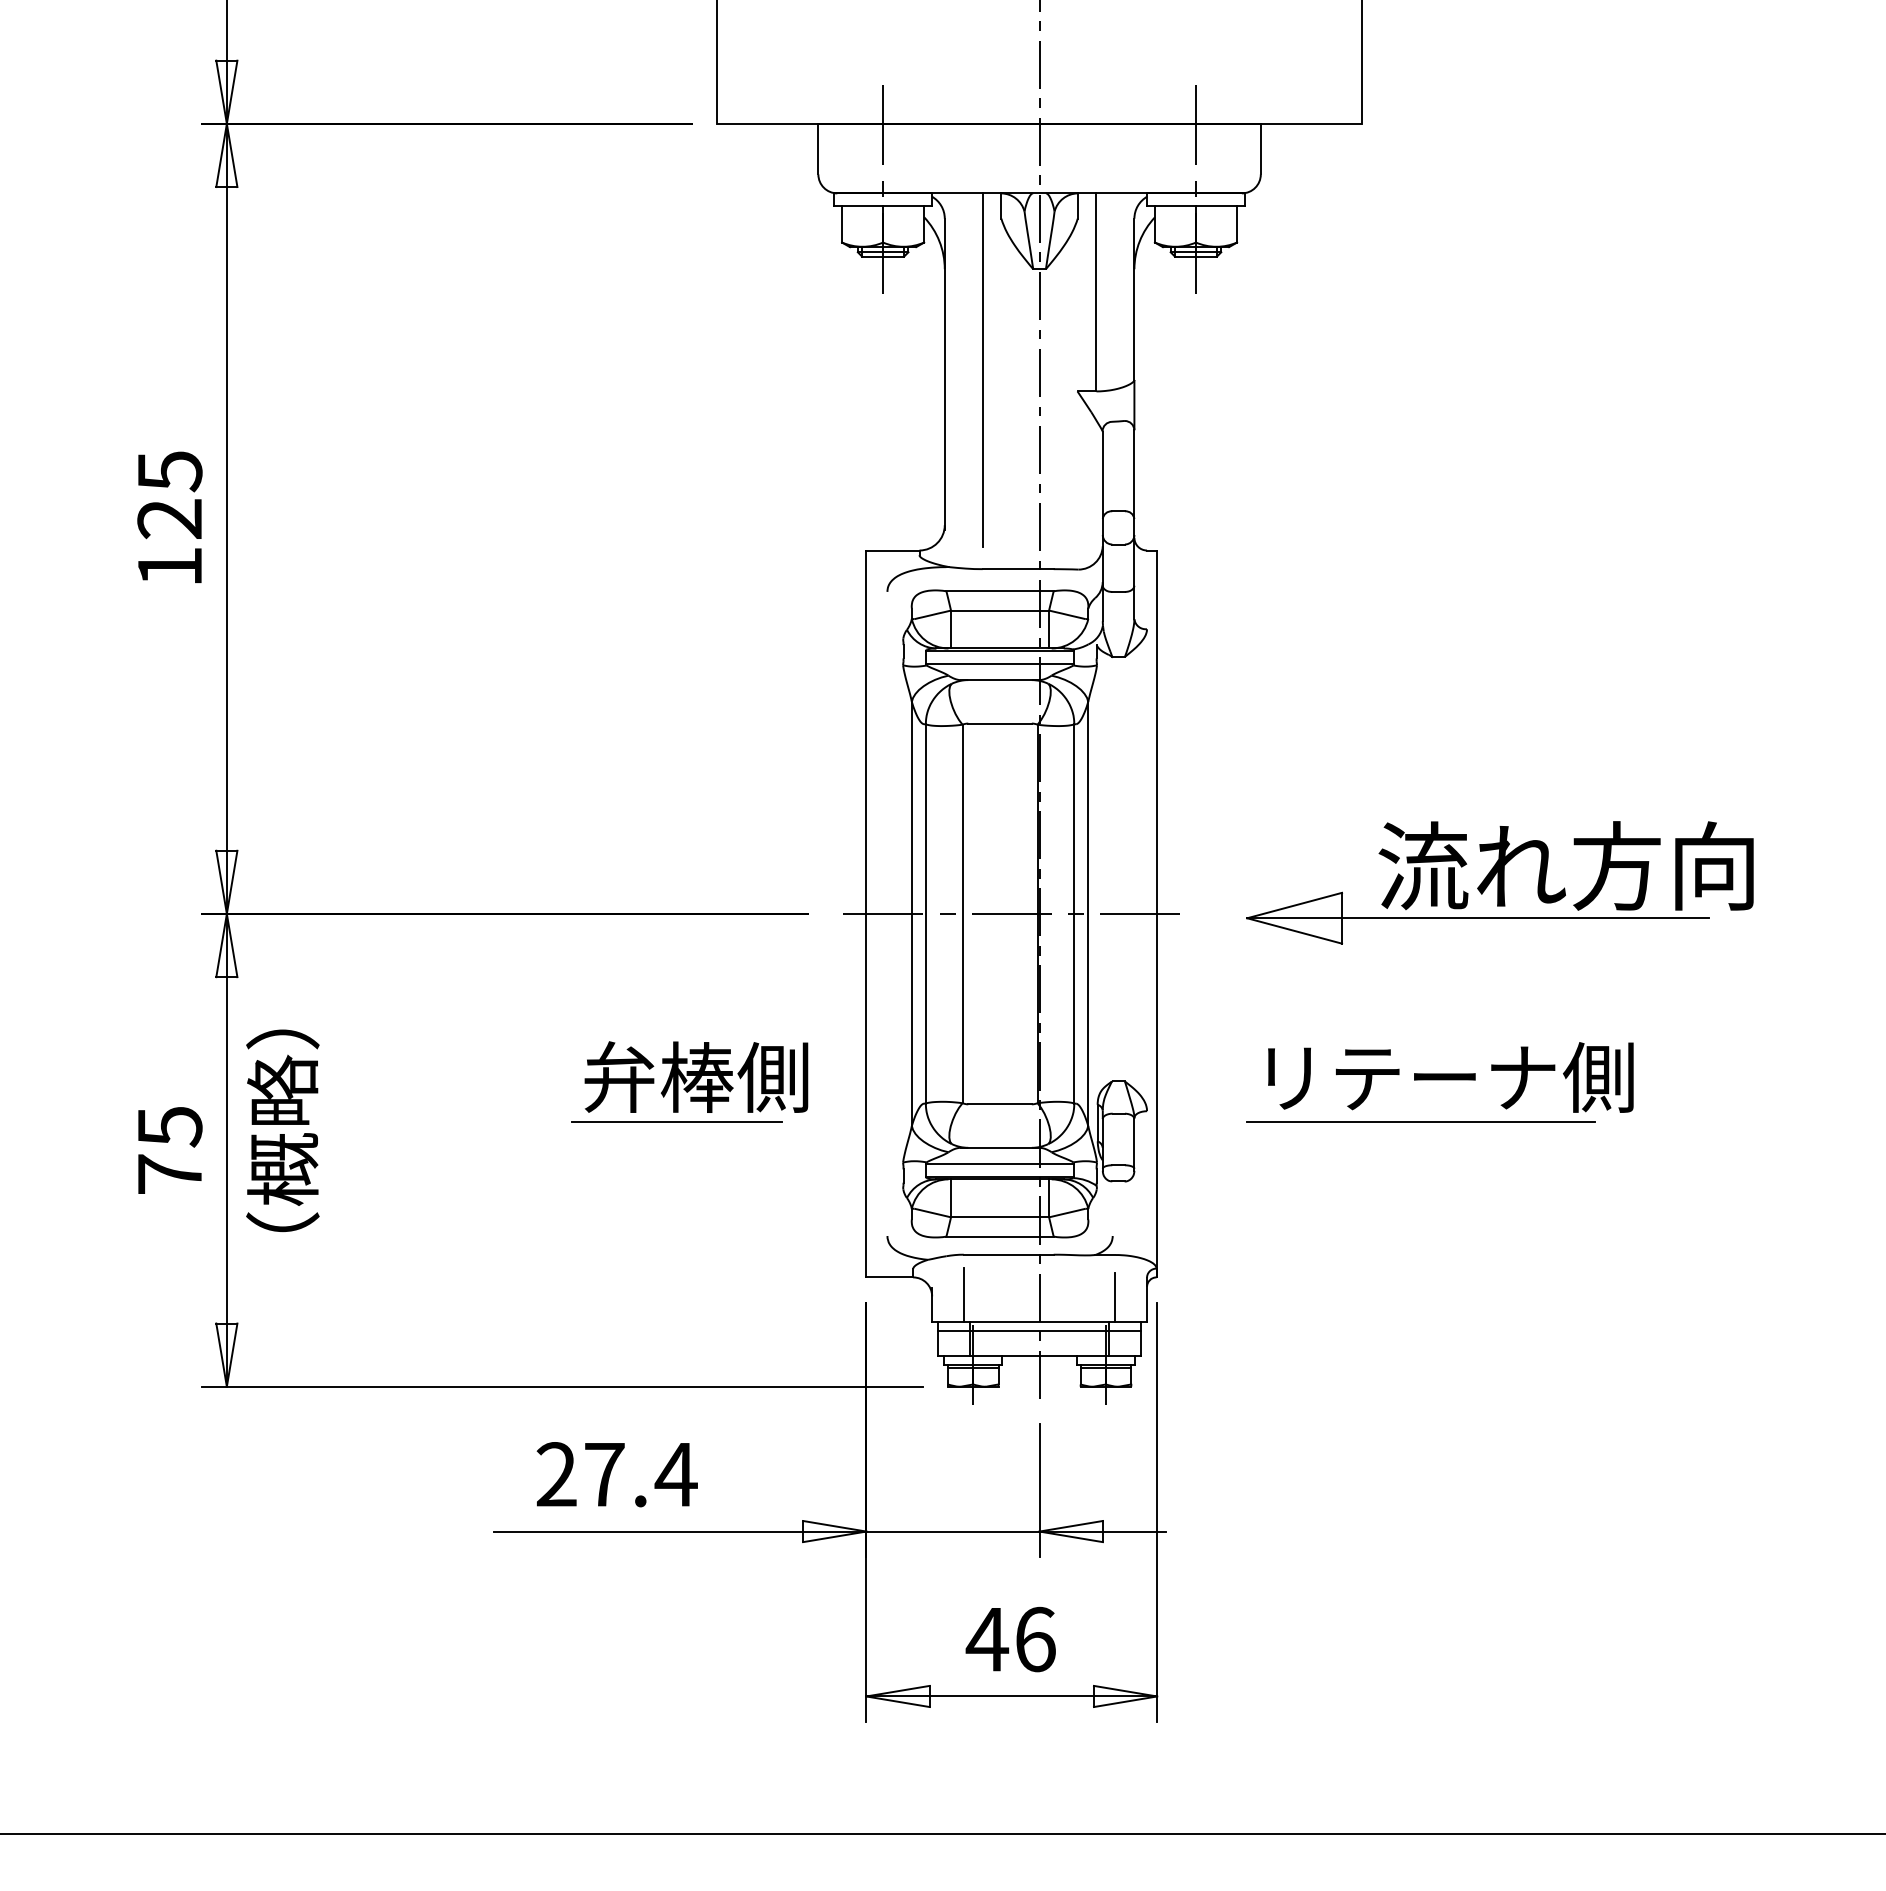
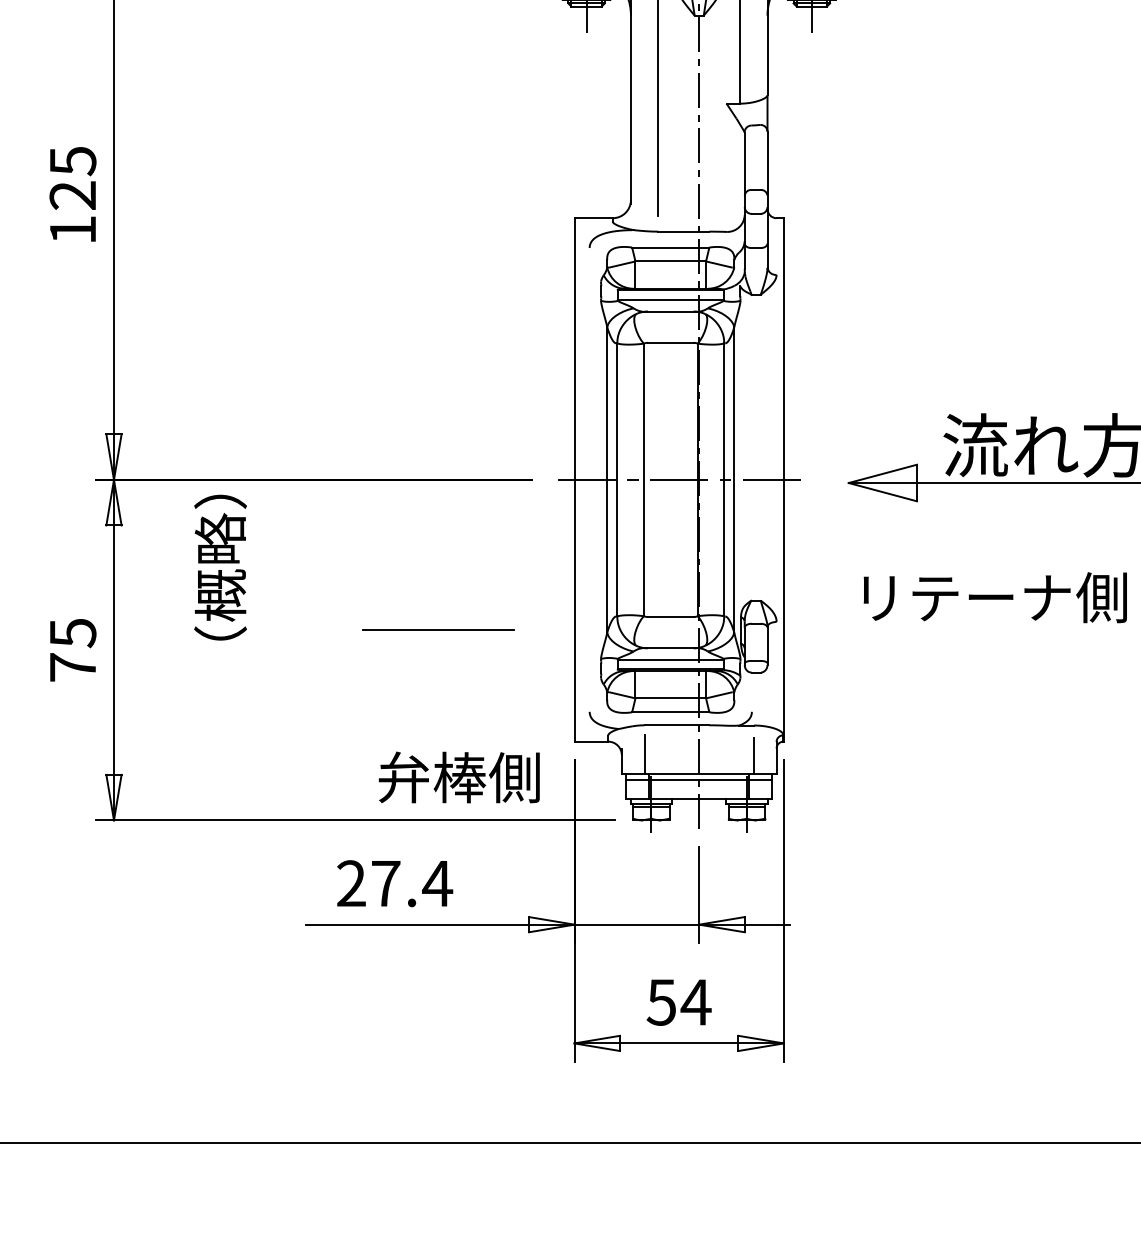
text: (696, 1076) -> (459, 777), moved
line: (1420, 1121) -> (973, 629), removed
text: (282, 1130) -> (220, 567), moved
text: (1010, 1639) -> (678, 1002), 46 -> 54

